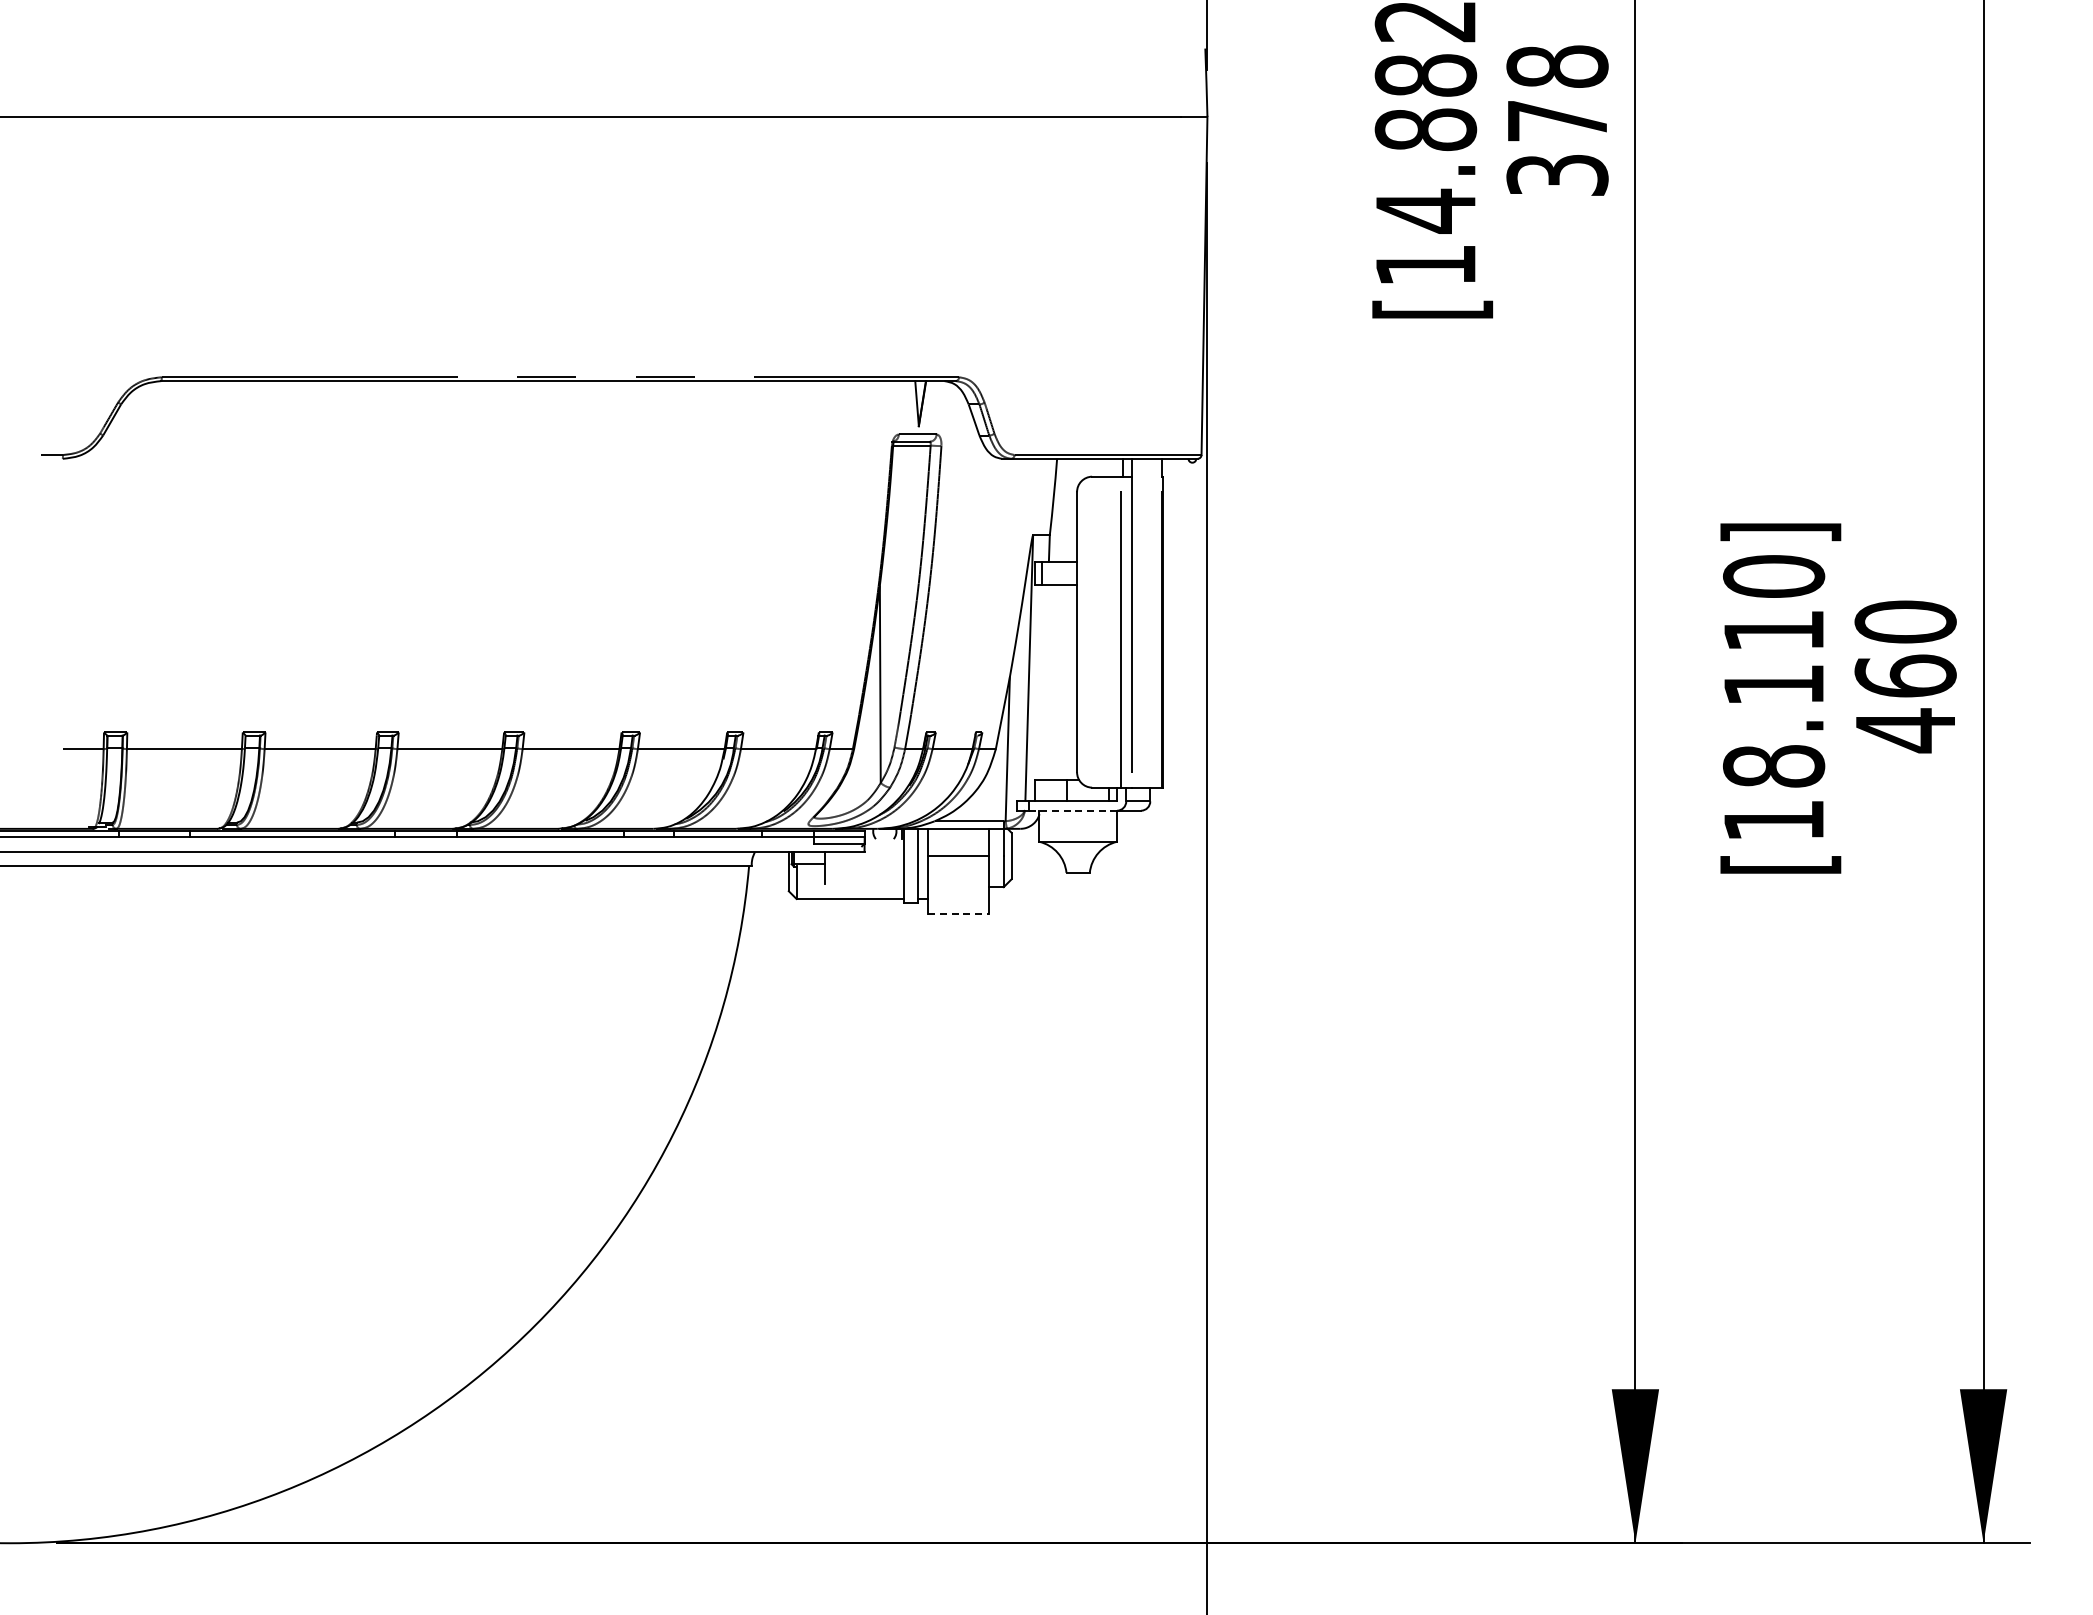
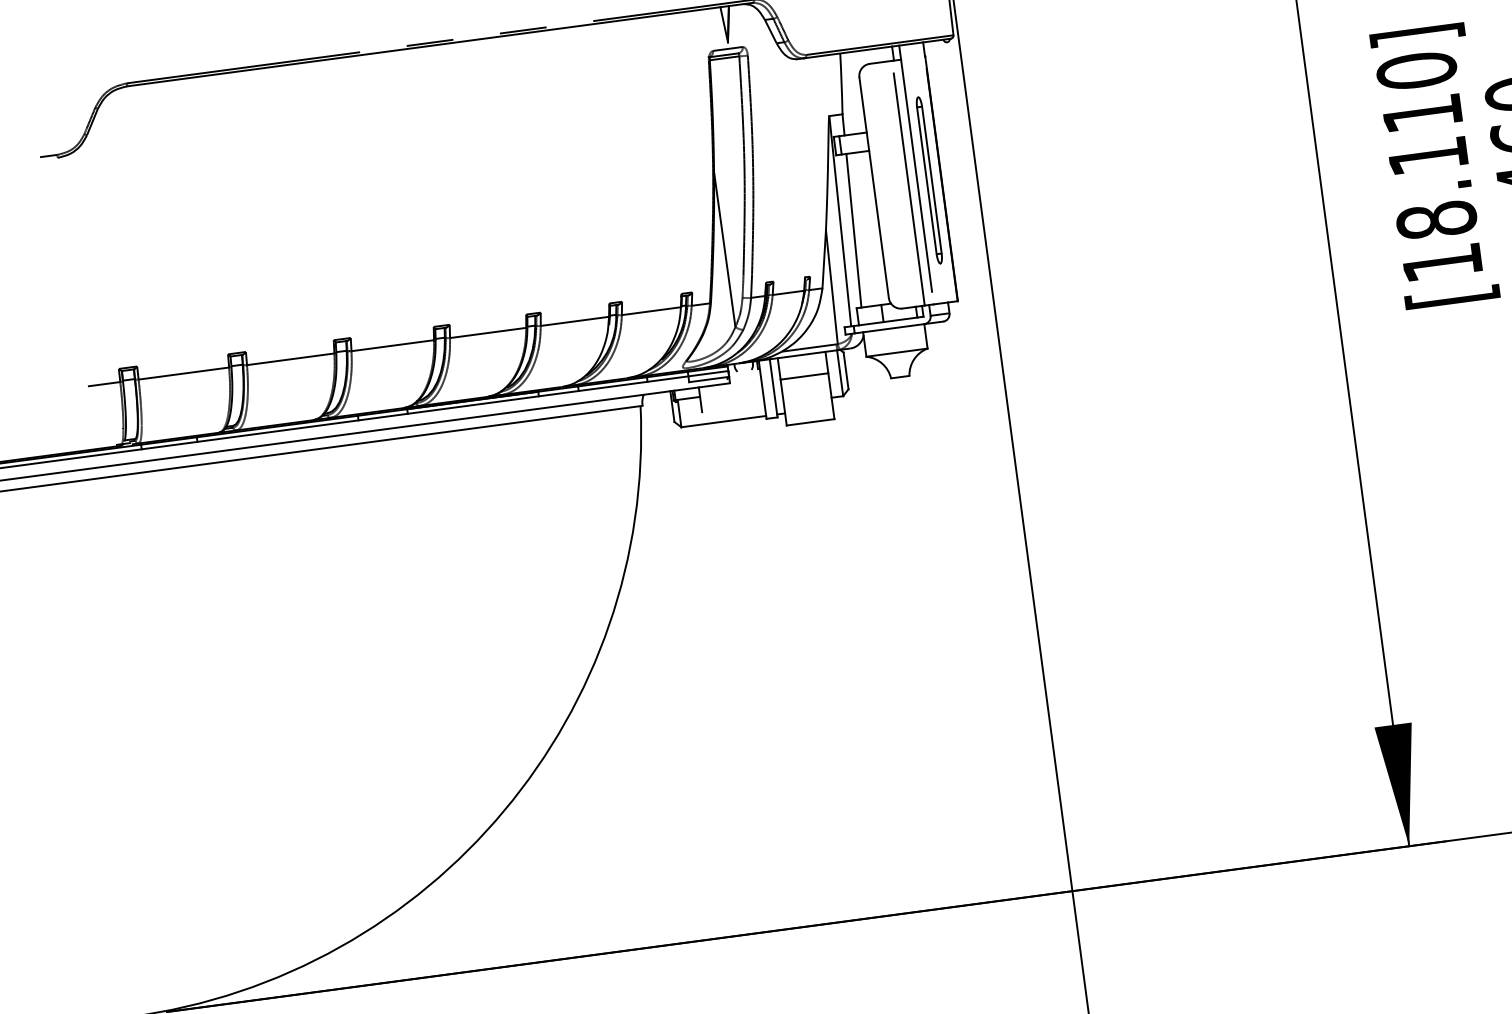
part: (1147, 631) -> (929, 179), added
line: (1044, 682) -> (853, 230), added
line: (1073, 810) -> (890, 328), dashed -> solid
line: (959, 914) -> (811, 422), dashed -> solid

